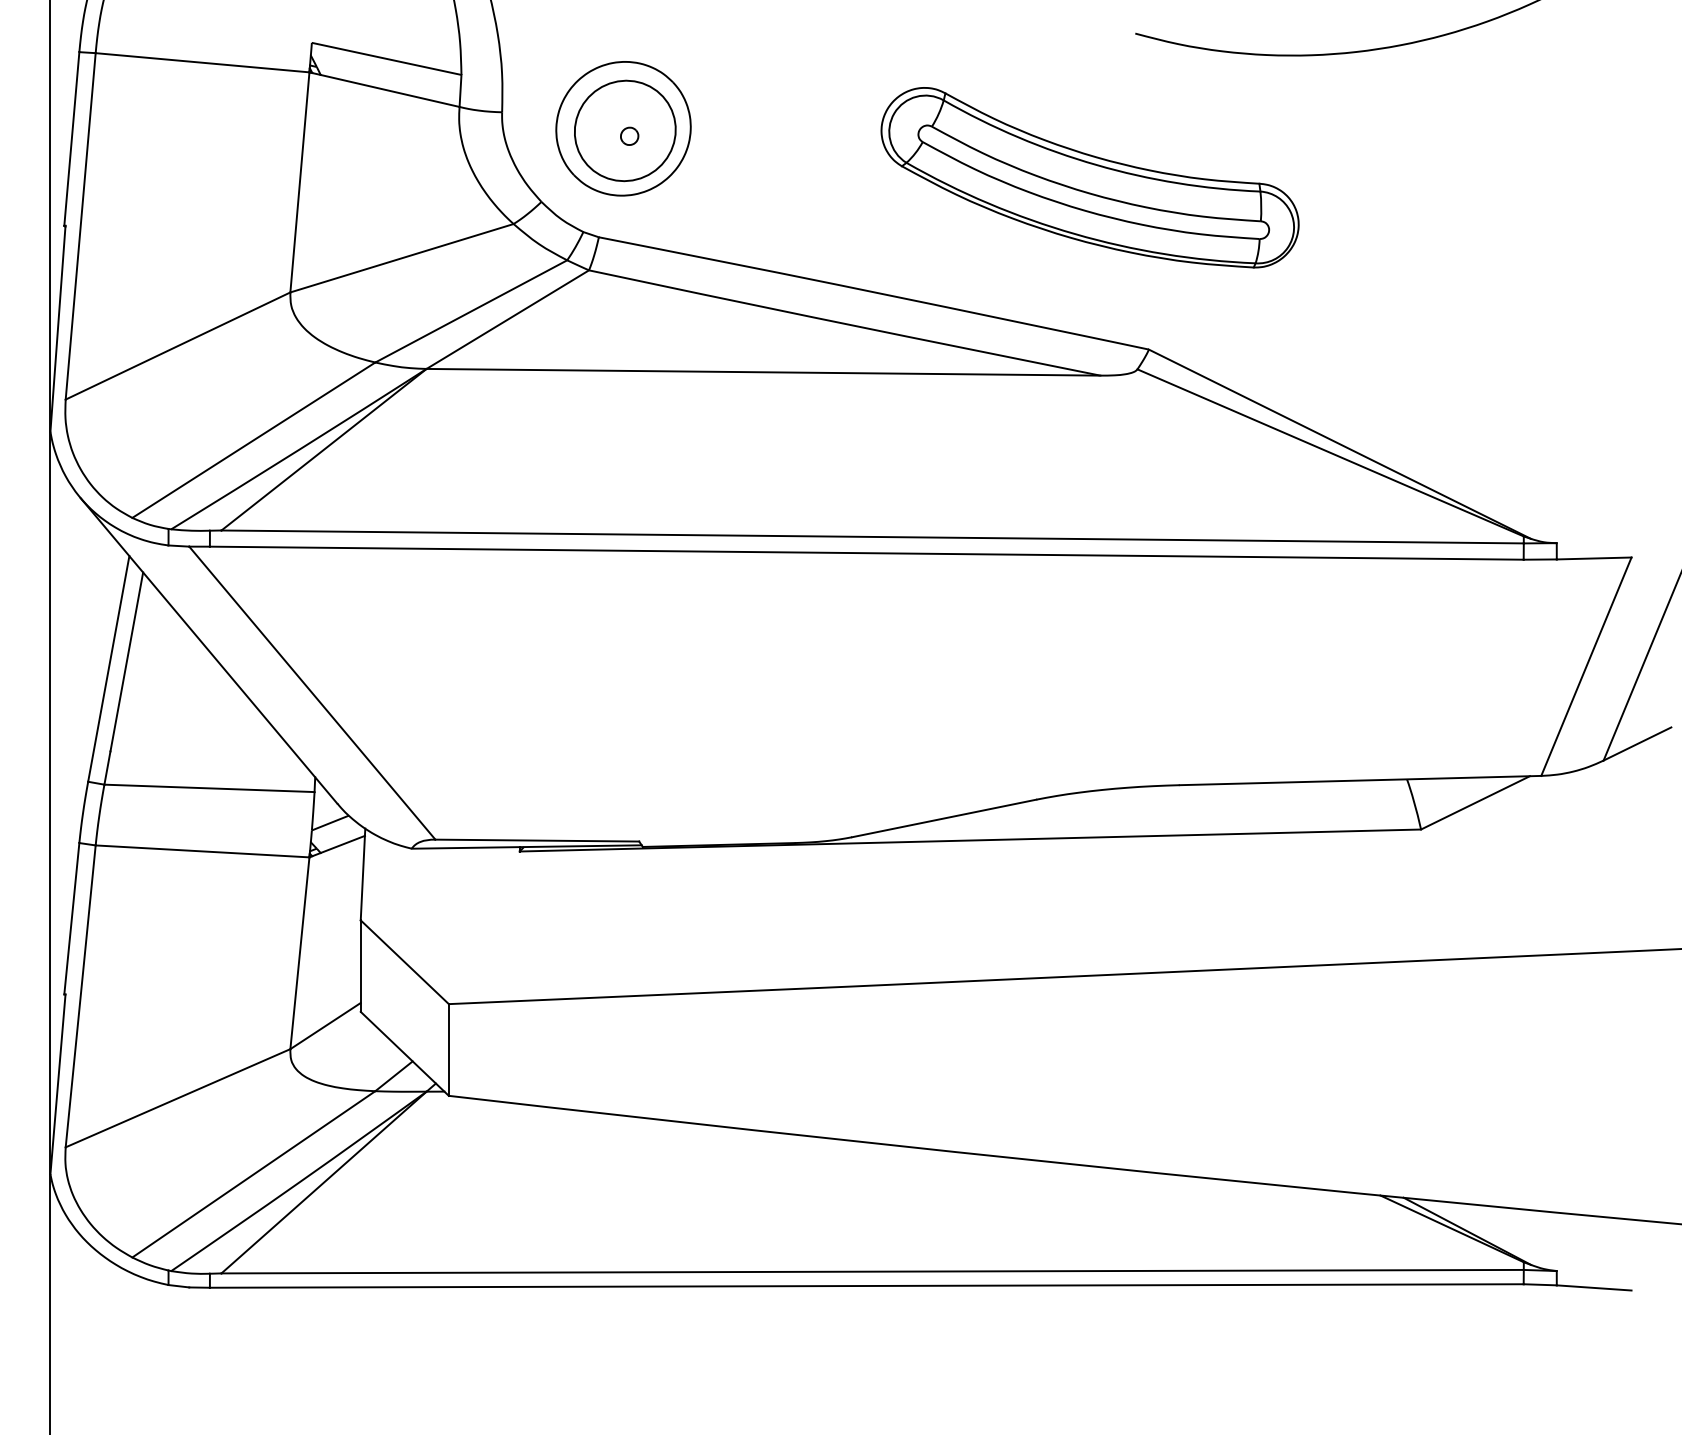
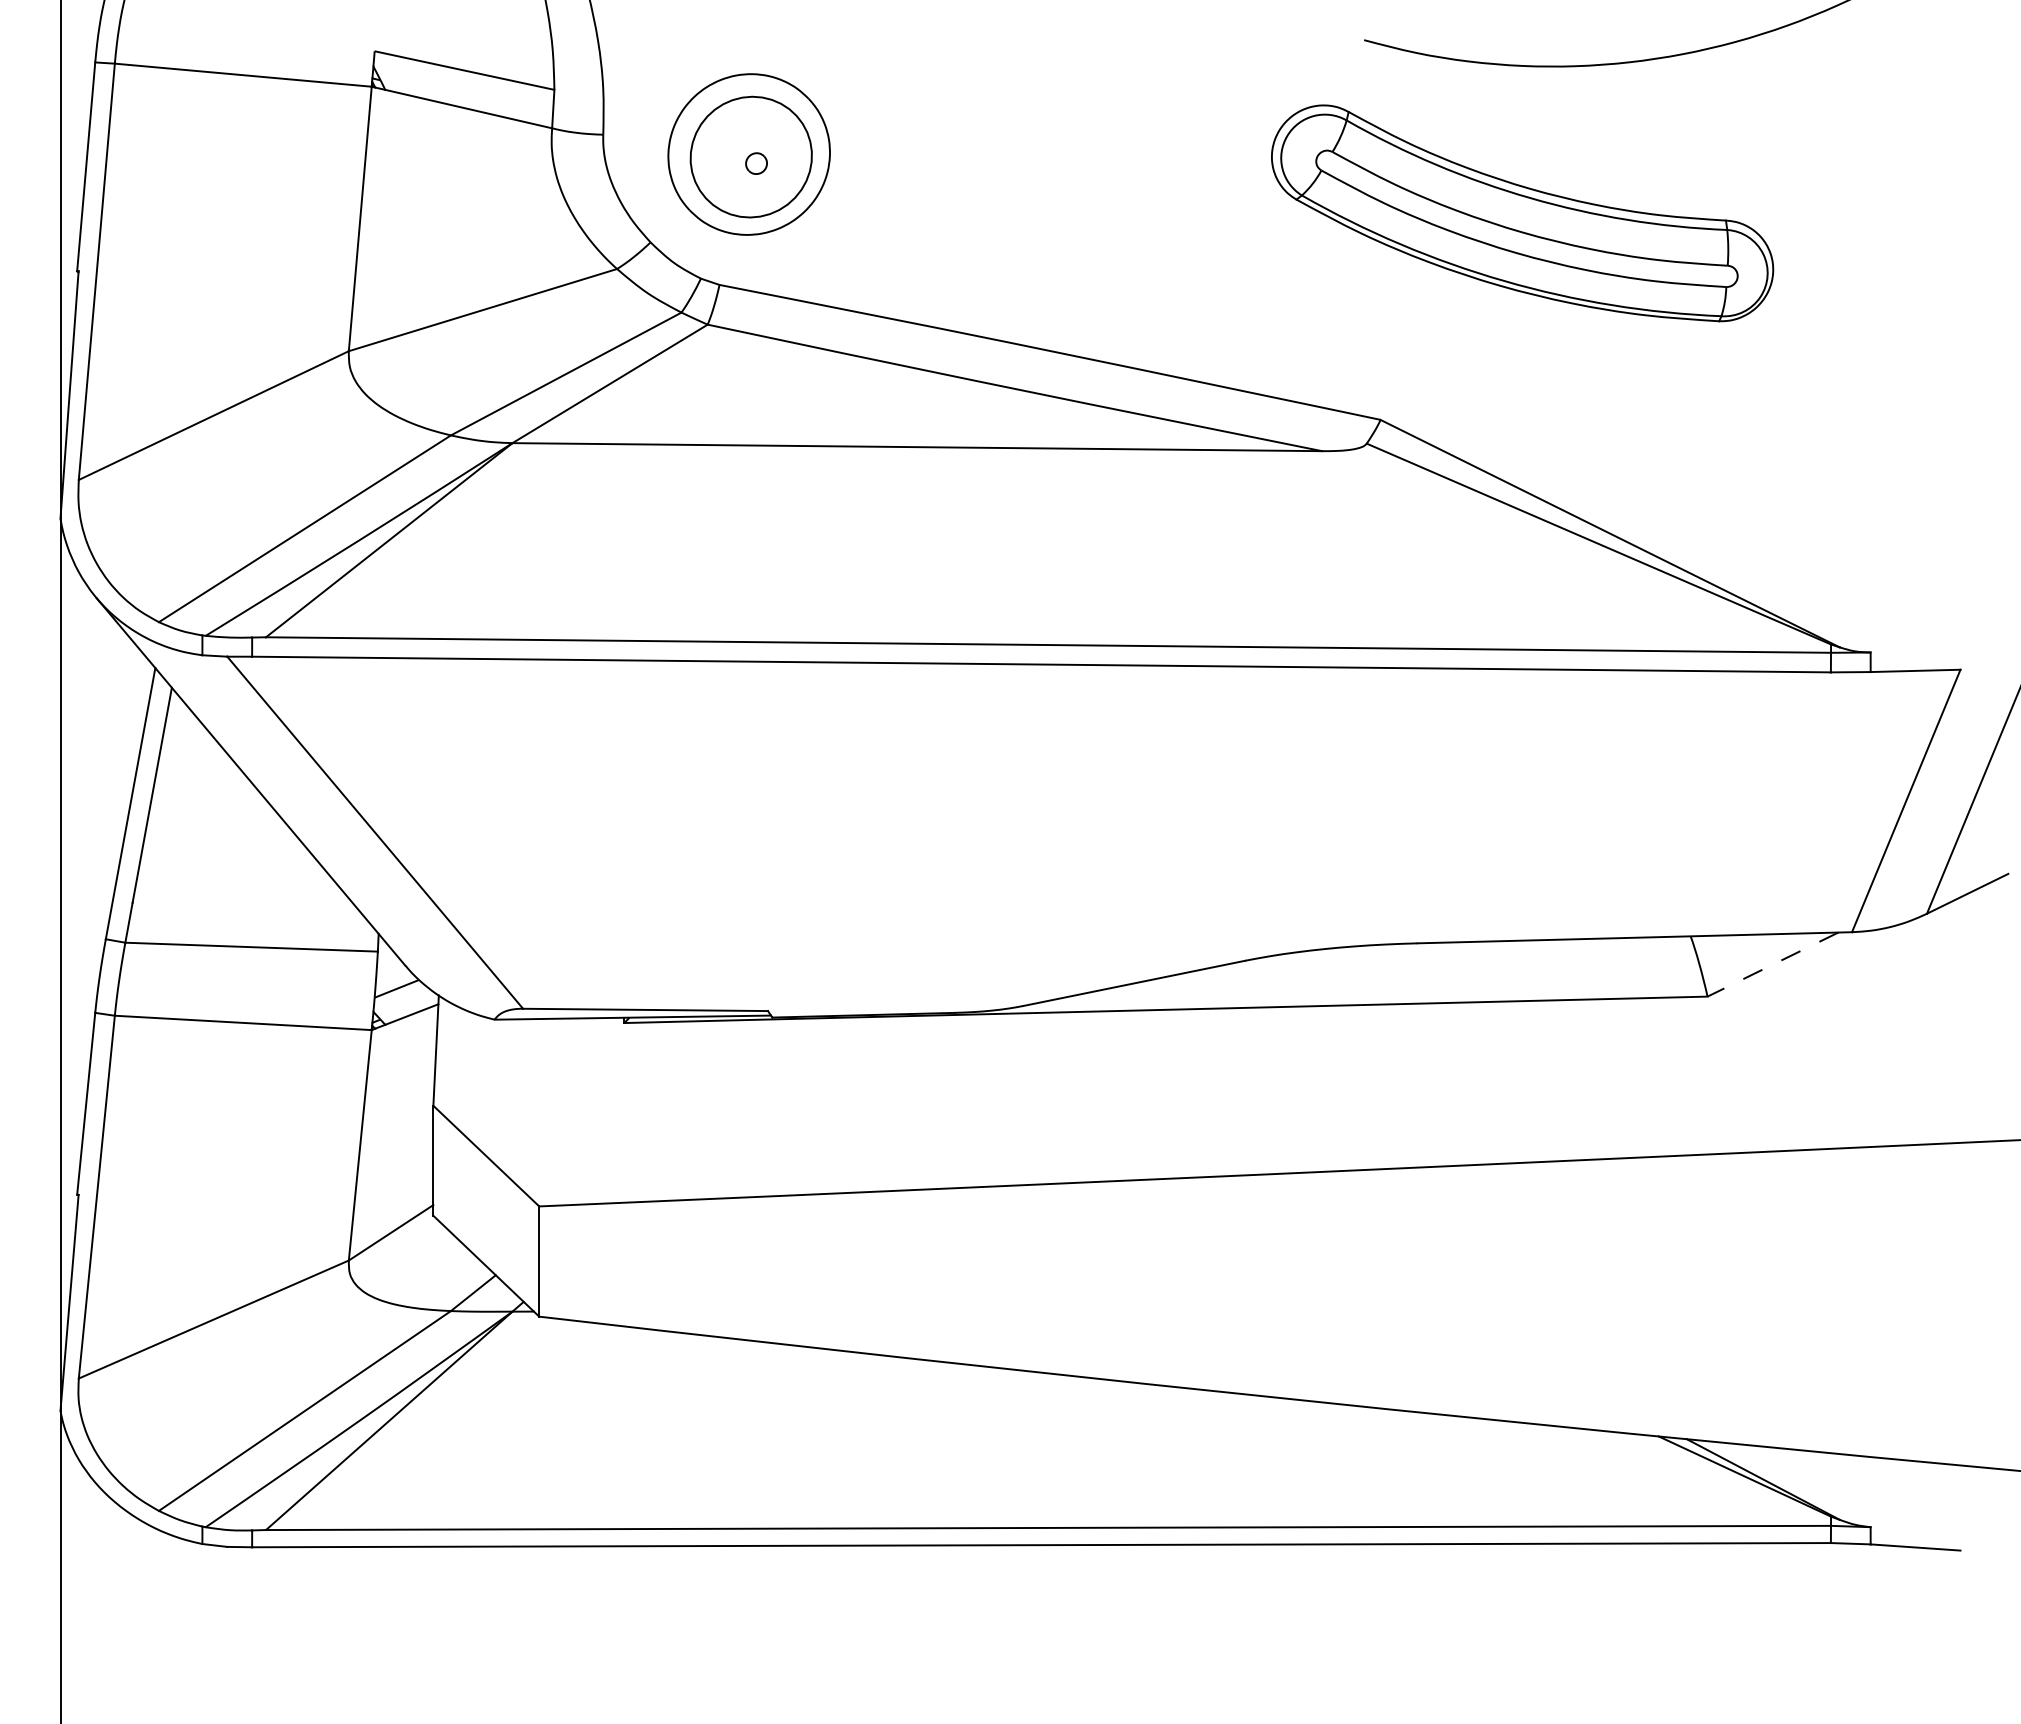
part: (1089, 177) -> (1521, 213), moved
line: (1475, 802) -> (1772, 964), solid -> dashed

